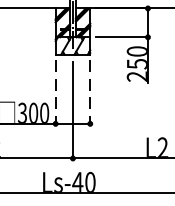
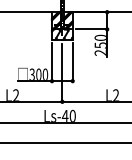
line: (56, 92) -> (52, 62), dashed -> solid
line: (89, 92) -> (72, 62), dashed -> solid

